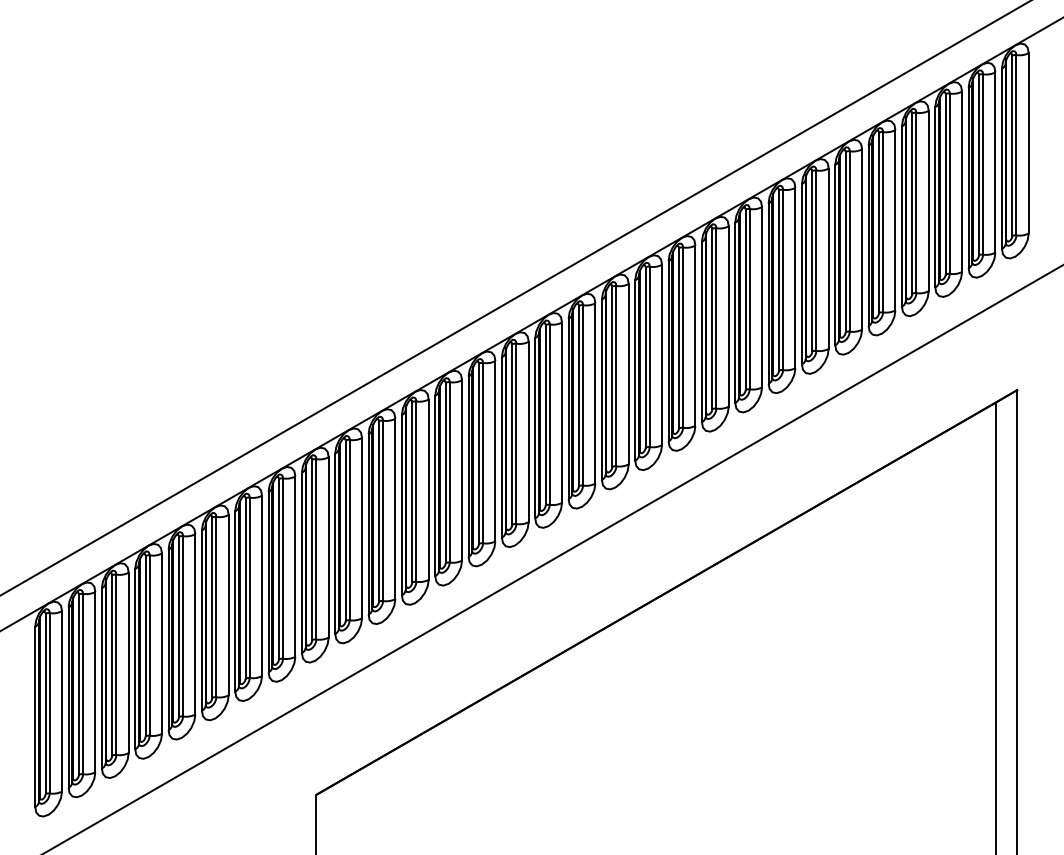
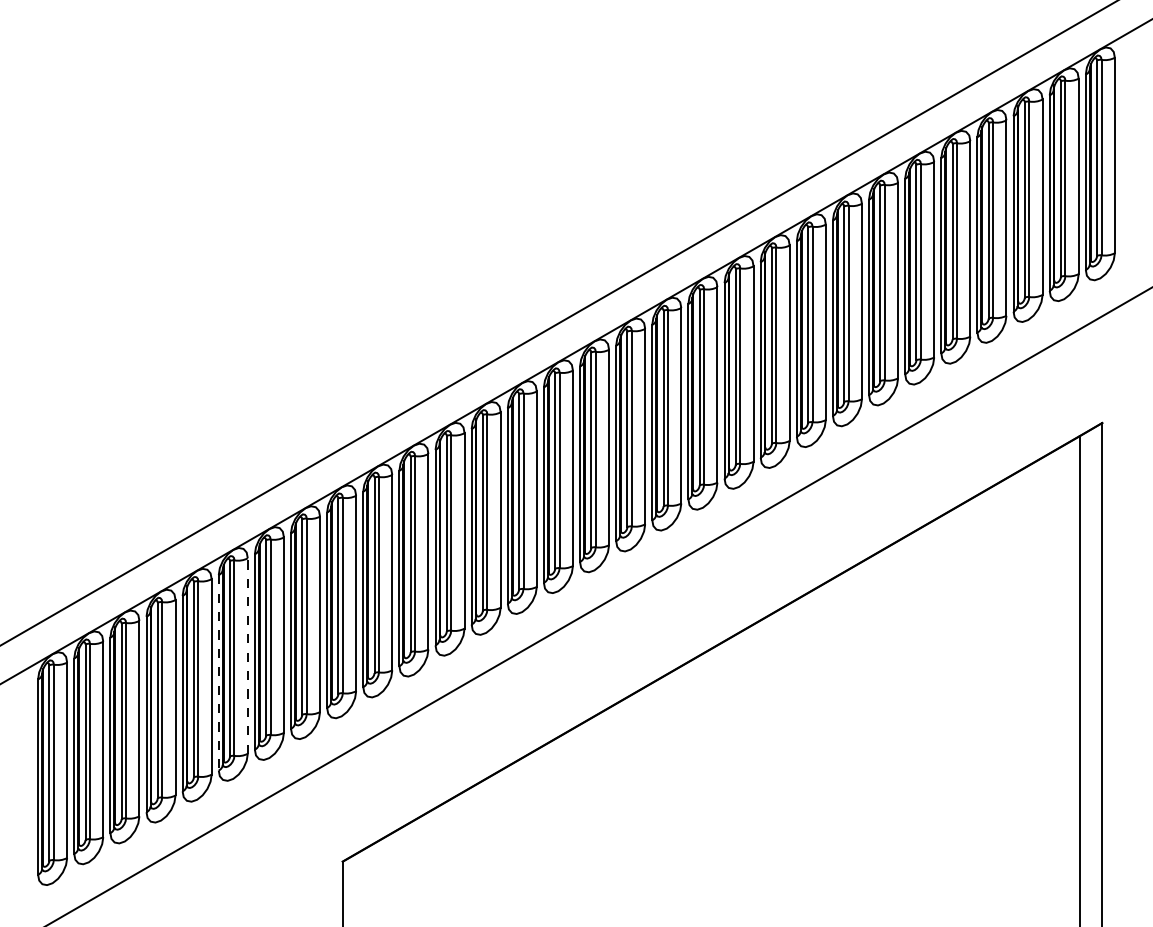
line: (228, 605) -> (247, 656), solid -> dashed
line: (201, 620) -> (218, 672), solid -> dashed

